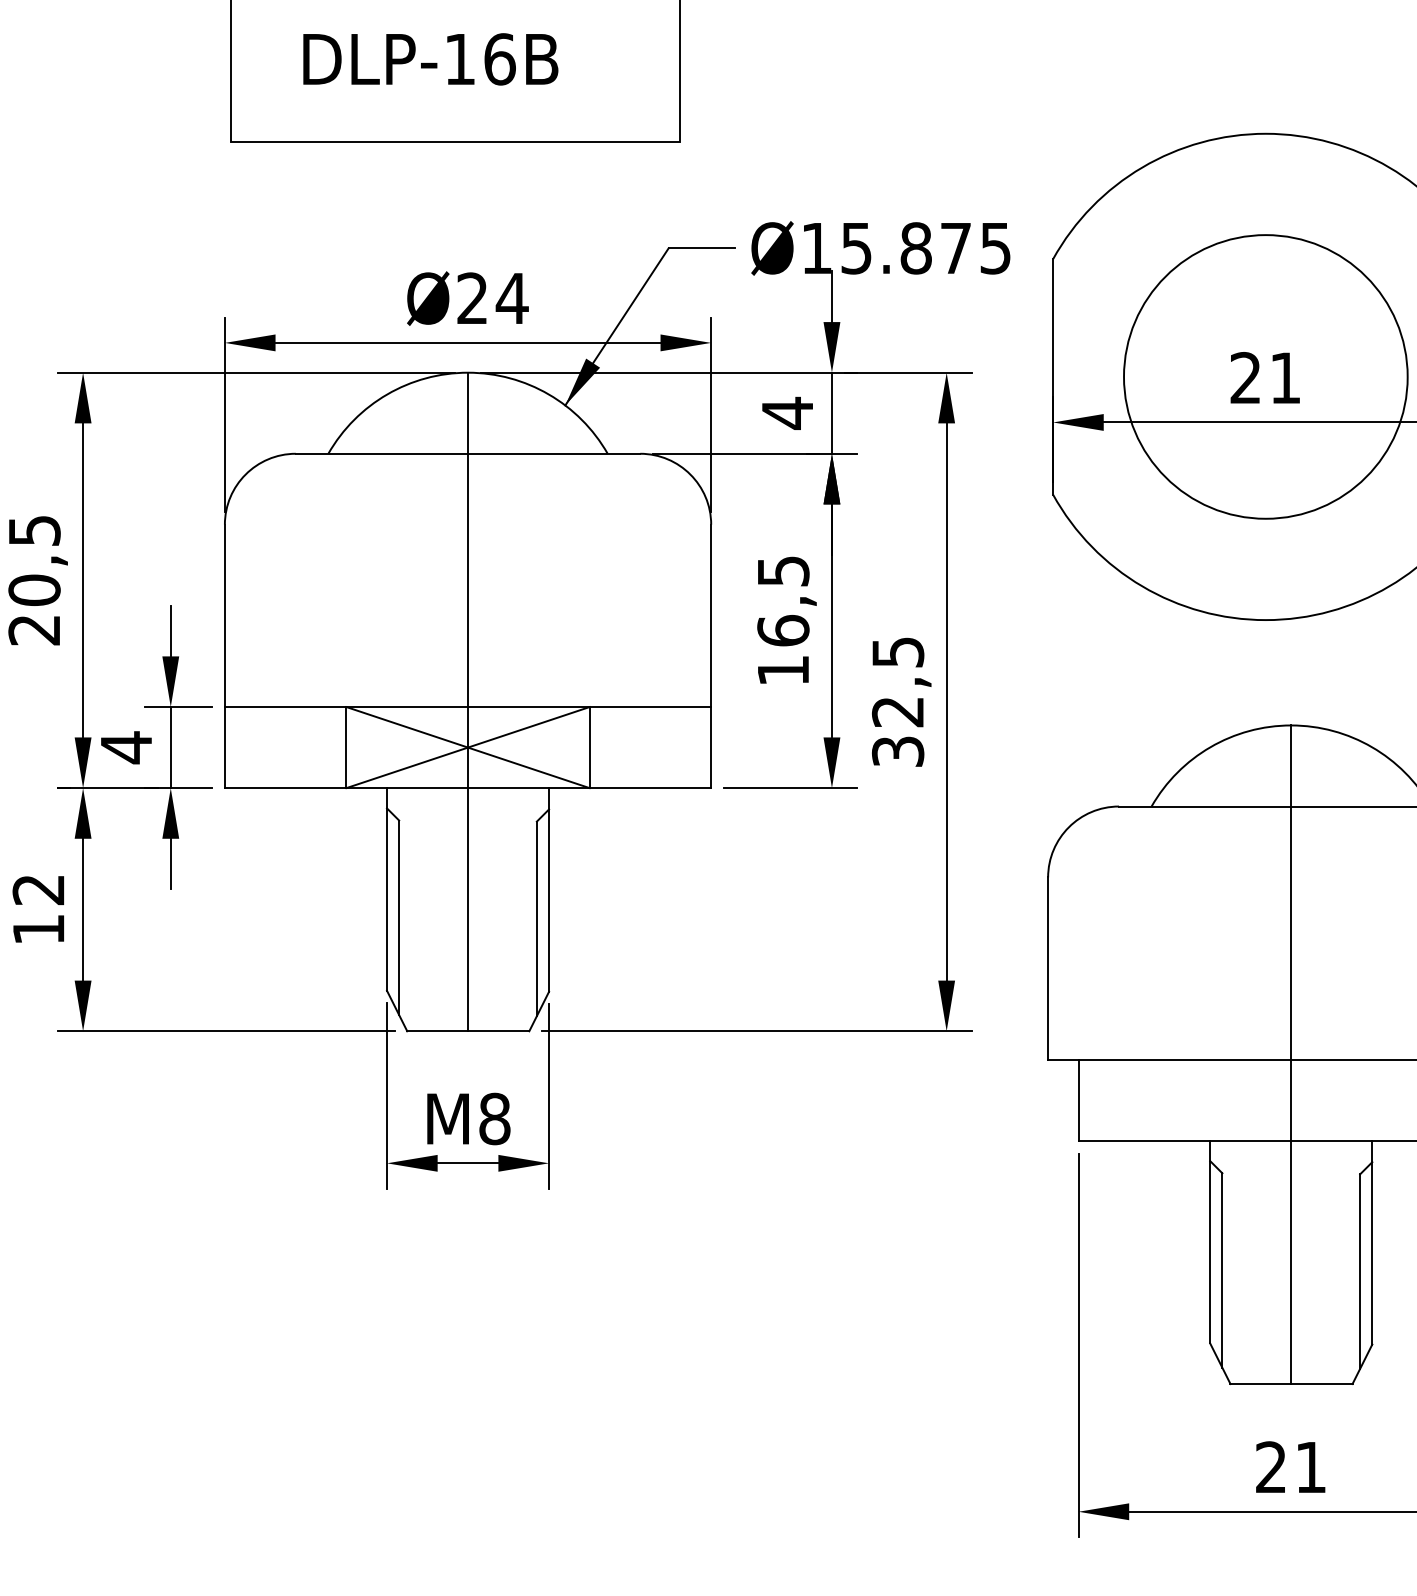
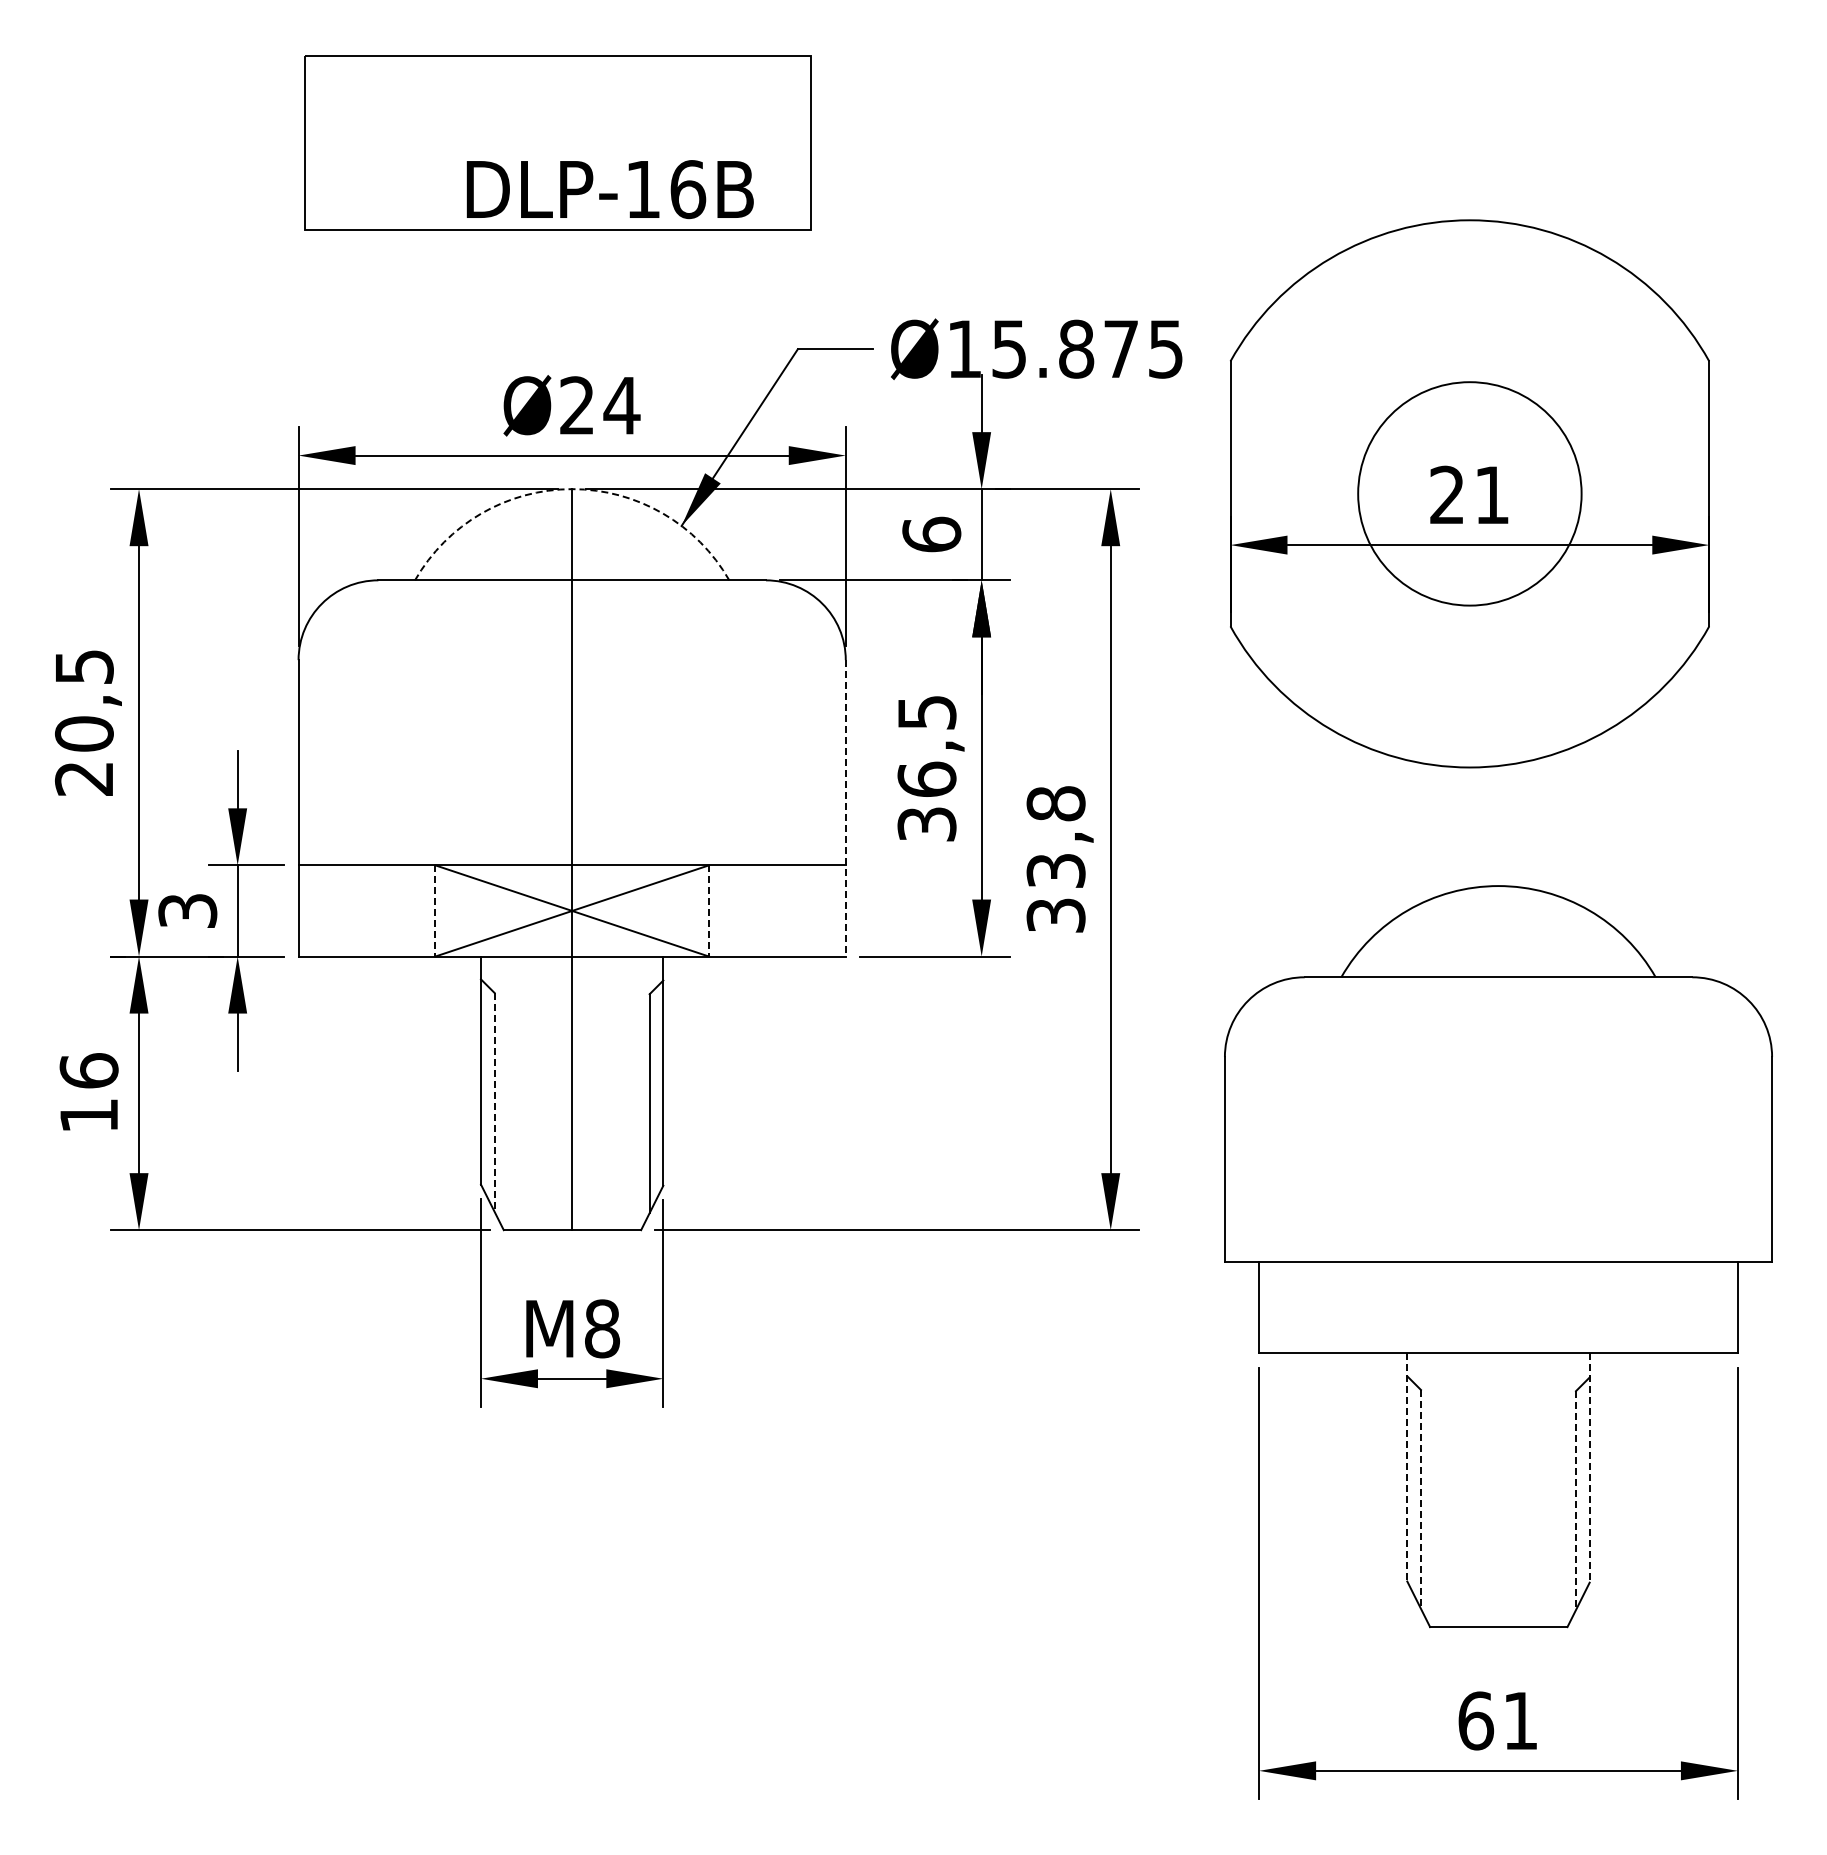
text: (430, 59) -> (609, 189), moved
arc: (468, 373) -> (572, 489), solid -> dashed
circle: (1265, 376) -> (1469, 493), size x0.7
text: (787, 413) -> (931, 534), 4 -> 6
line: (710, 656) -> (845, 808), solid -> dashed
text: (782, 670) -> (926, 824), 16,5 -> 36,5
text: (897, 681) -> (1055, 836), 32,5 -> 33,8
text: (126, 747) -> (187, 910), 4 -> 3
line: (346, 747) -> (435, 910), solid -> dashed
line: (589, 747) -> (708, 910), solid -> dashed
text: (38, 889) -> (88, 1070), 12 -> 16
line: (399, 917) -> (494, 1102), solid -> dashed
line: (1291, 1054) -> (1498, 1256), removed
line: (1210, 1242) -> (1407, 1467), solid -> dashed
line: (1372, 1243) -> (1589, 1468), solid -> dashed
line: (1221, 1270) -> (1420, 1499), solid -> dashed
line: (1360, 1272) -> (1576, 1501), solid -> dashed
text: (1271, 1467) -> (1476, 1720), 21 -> 61

